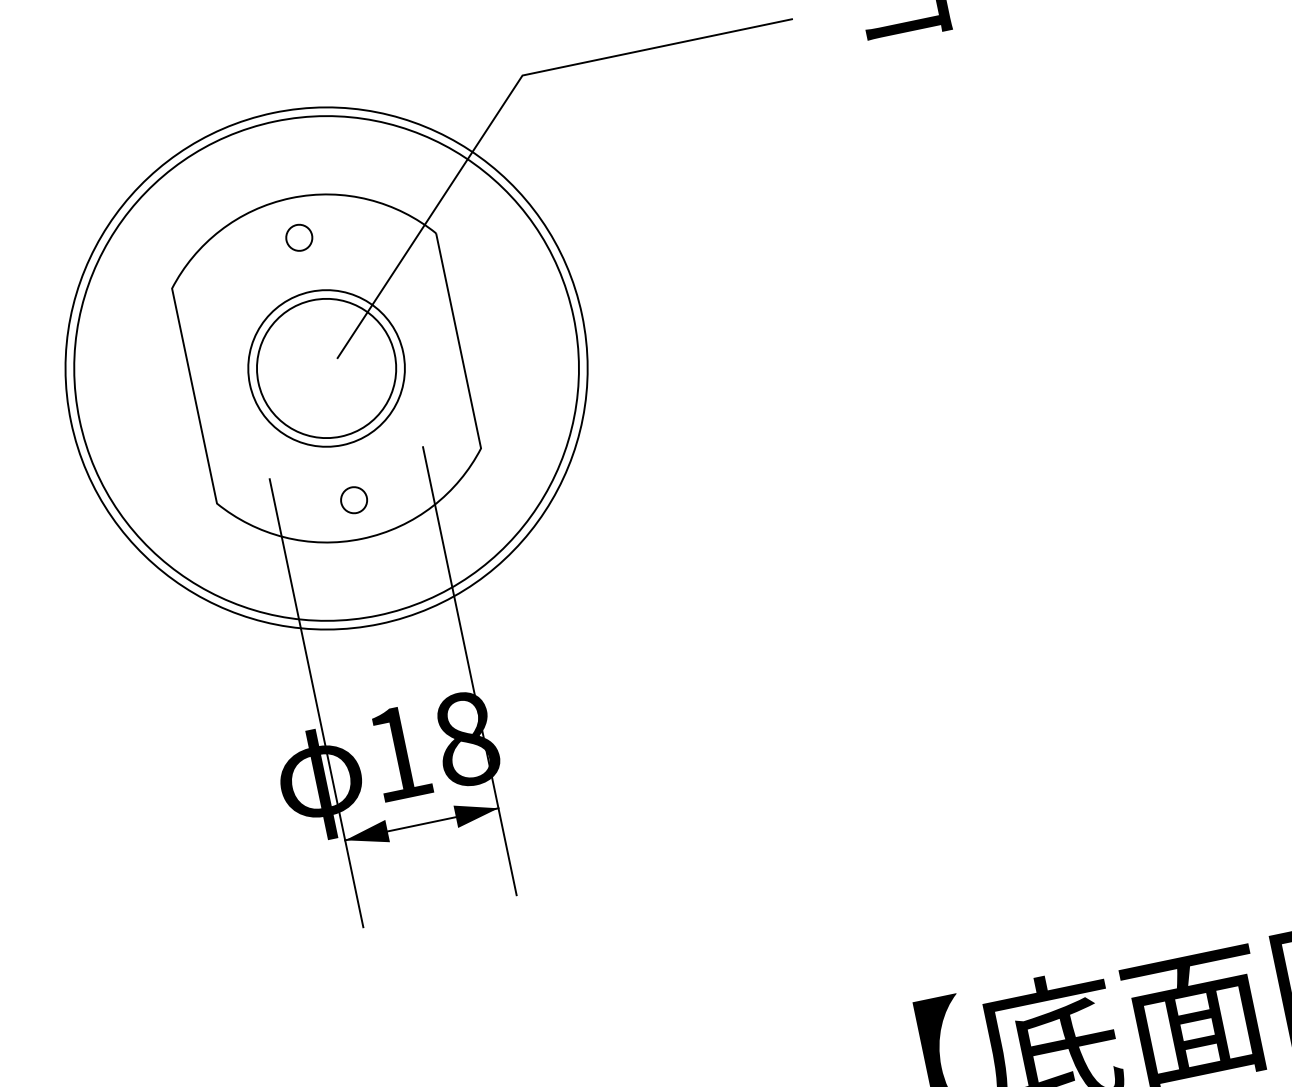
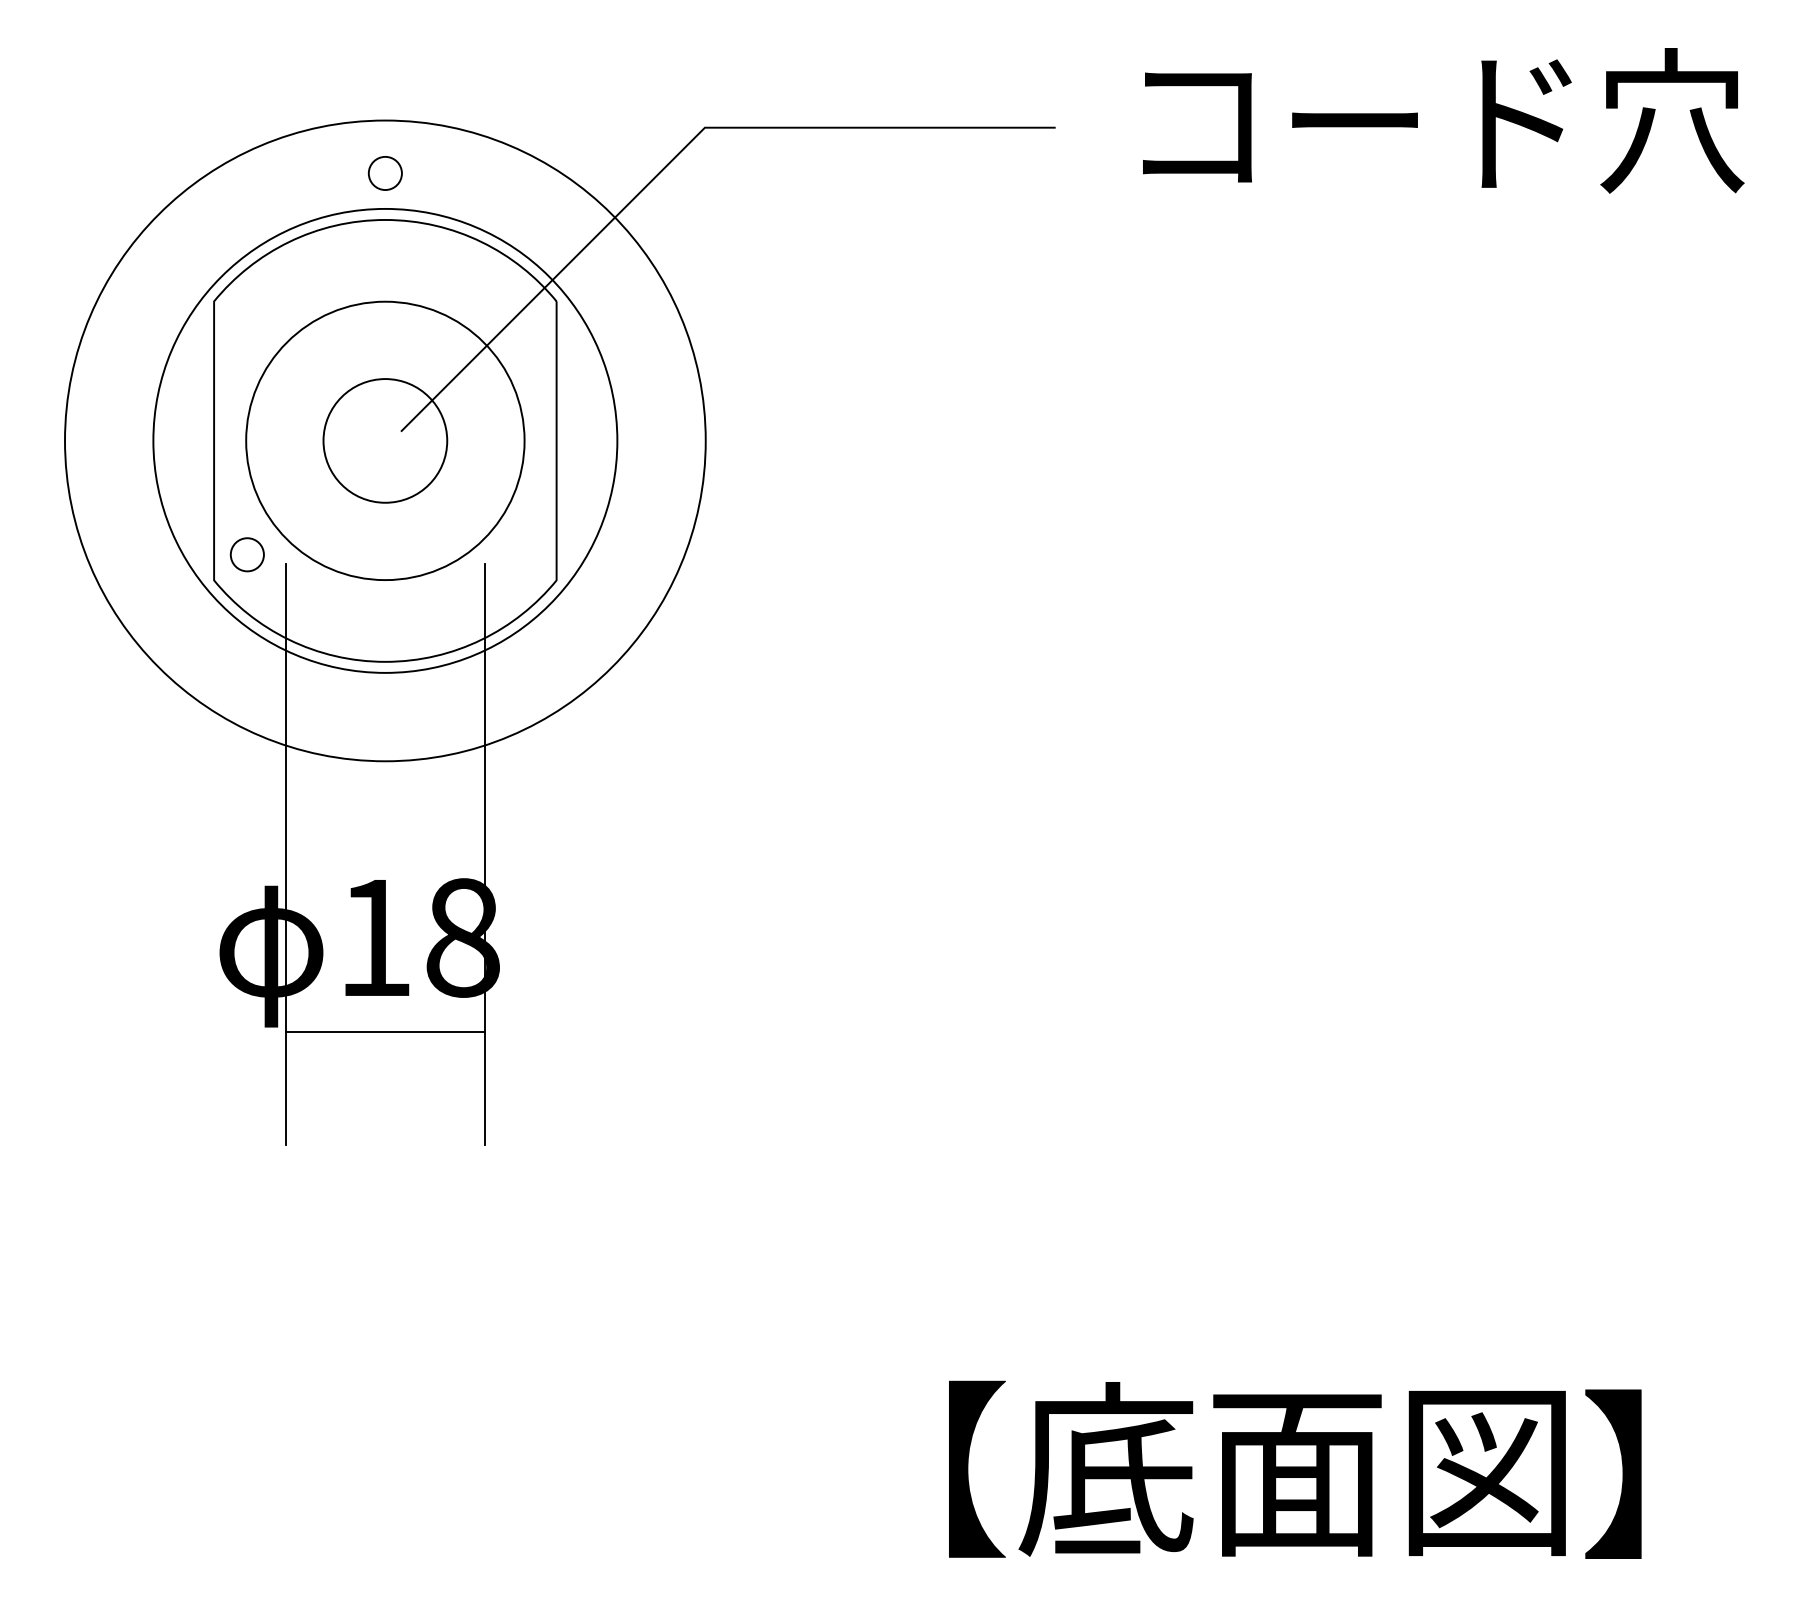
circle: (298, 238) -> (384, 173), moved
circle: (325, 368) -> (384, 440), size x0.7
circle: (325, 368) -> (384, 440), size x1.4
circle: (326, 368) -> (385, 440), size x0.7
circle: (353, 500) -> (246, 554), moved
fill: (476, 812) -> (456, 1031), removed
fill: (366, 835) -> (313, 1031), removed

